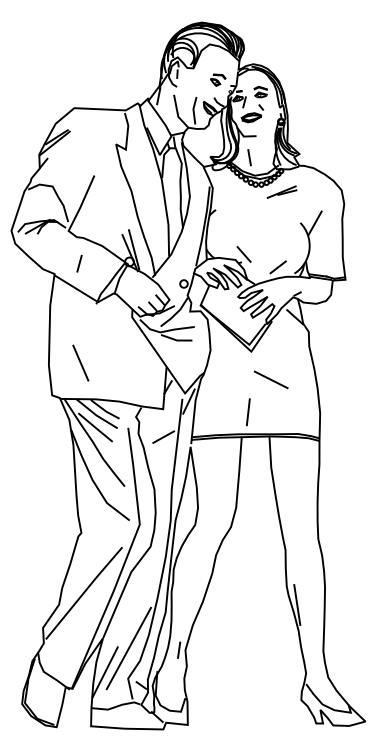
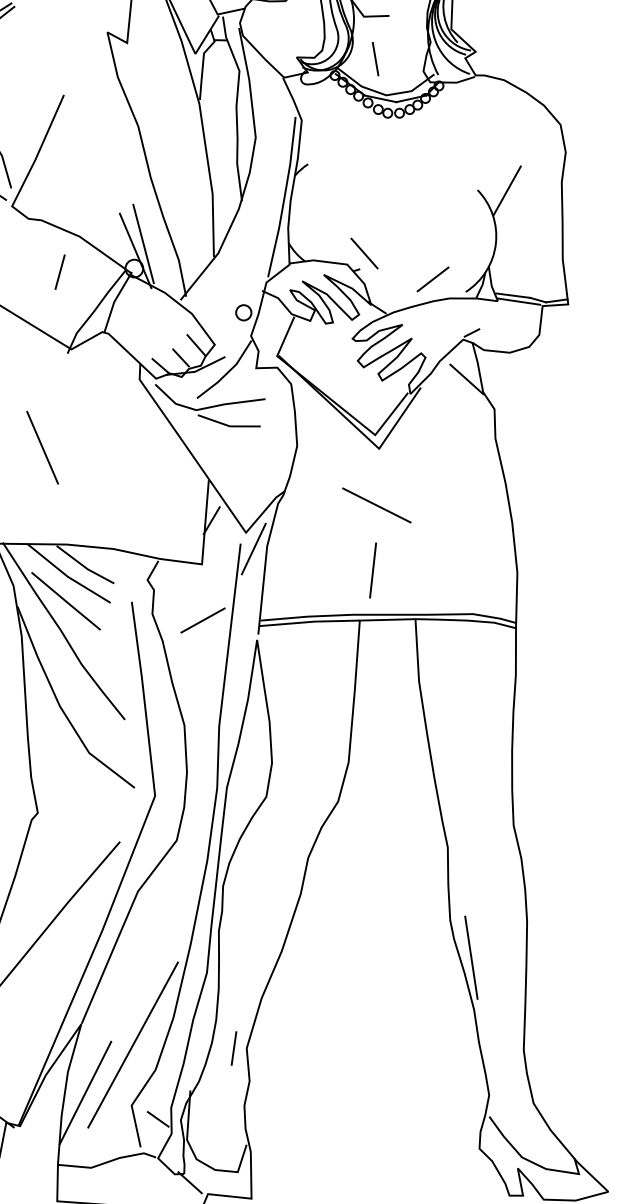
part: (281, 191) -> (439, 127), removed
line: (79, 263) -> (60, 271), moved
line: (80, 362) -> (41, 446), moved
line: (270, 379) -> (375, 504), moved

